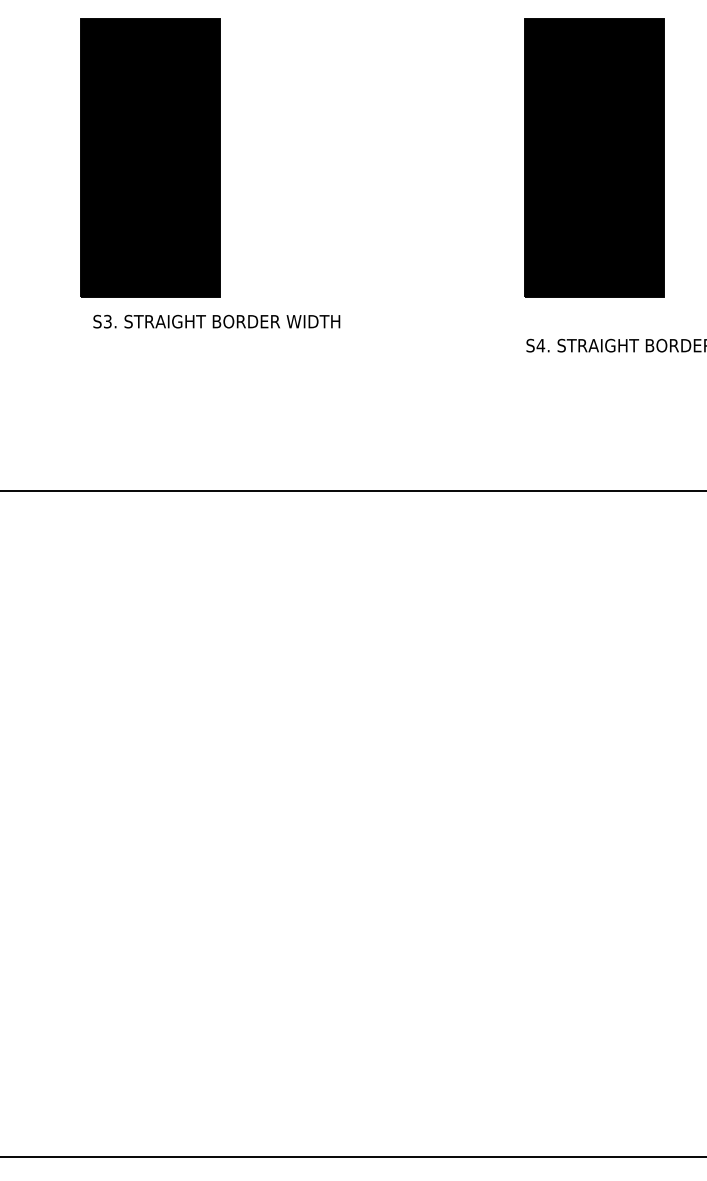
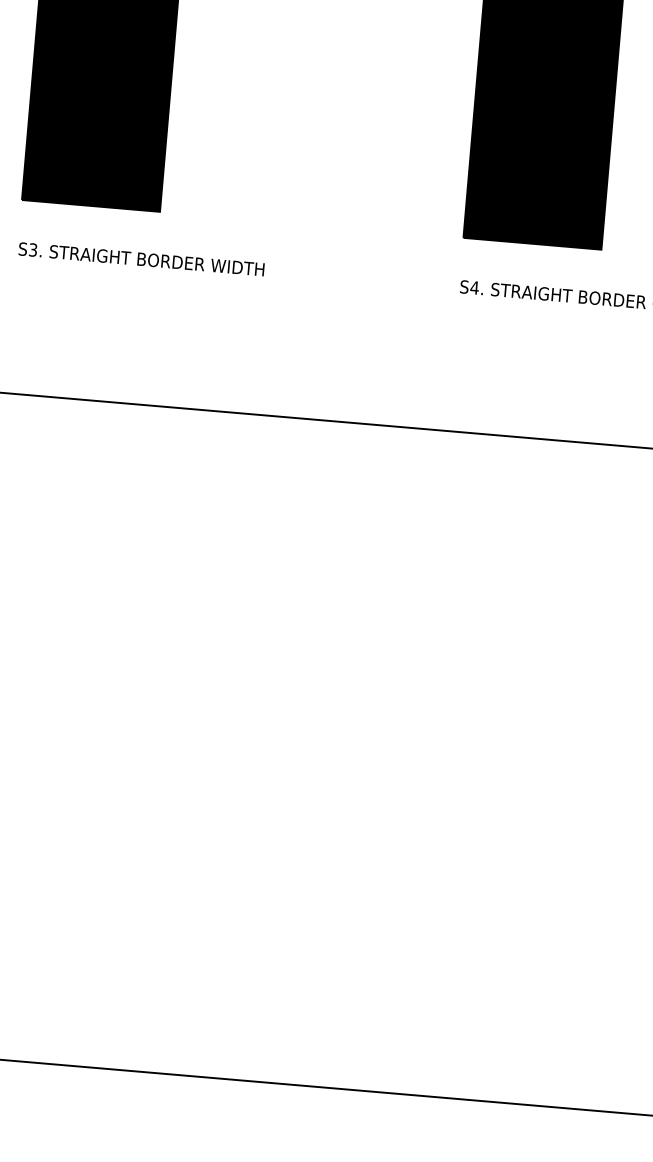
text: (216, 321) -> (141, 259), moved

